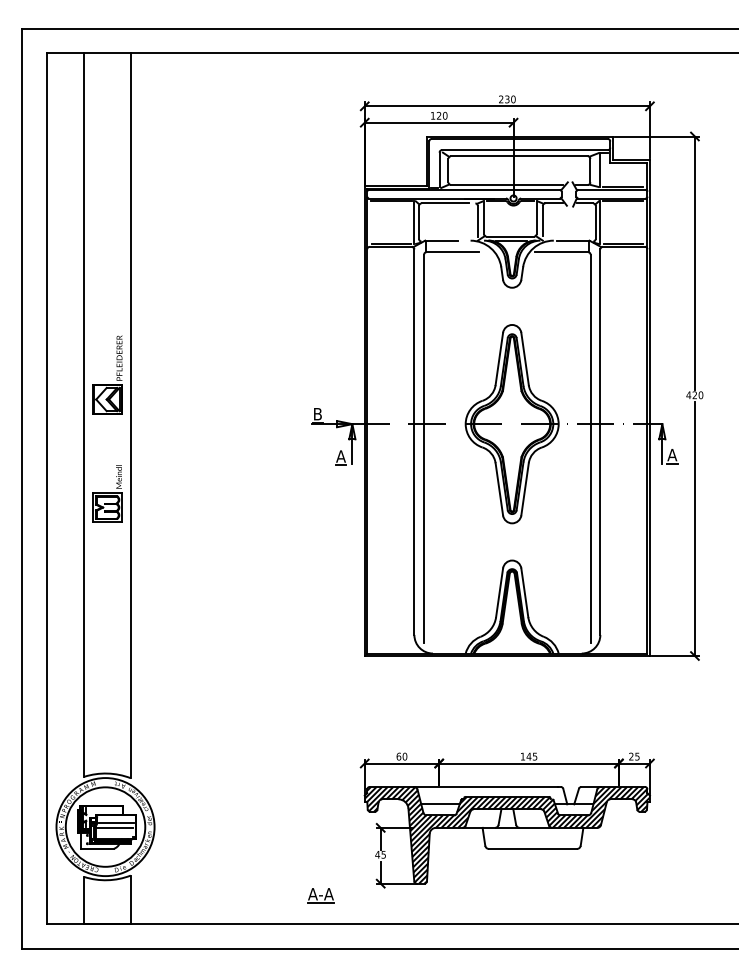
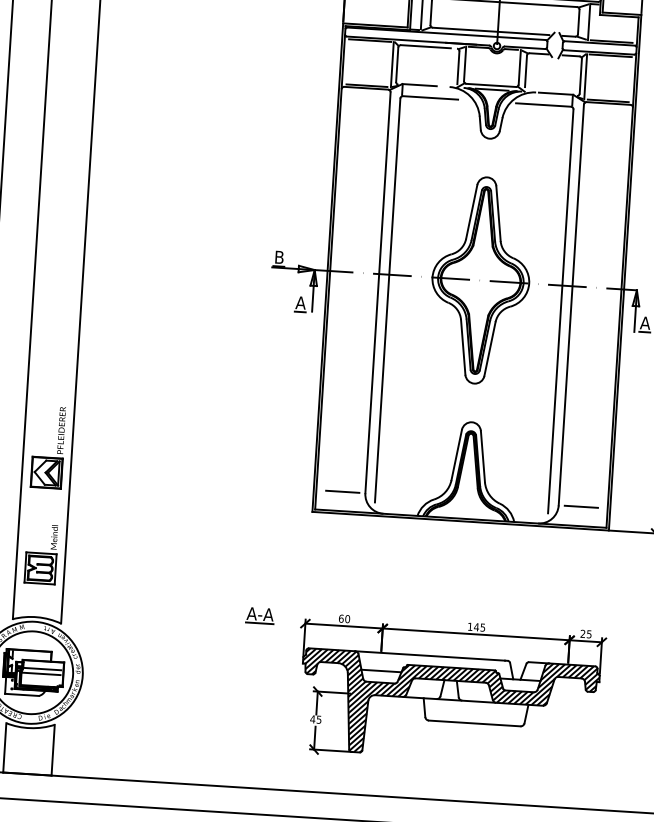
part: (116, 374) -> (57, 447), moved
part: (107, 493) -> (41, 553), moved
line: (392, 634) -> (342, 491), added
line: (622, 634) -> (581, 506), added
part: (320, 895) -> (259, 615), moved

